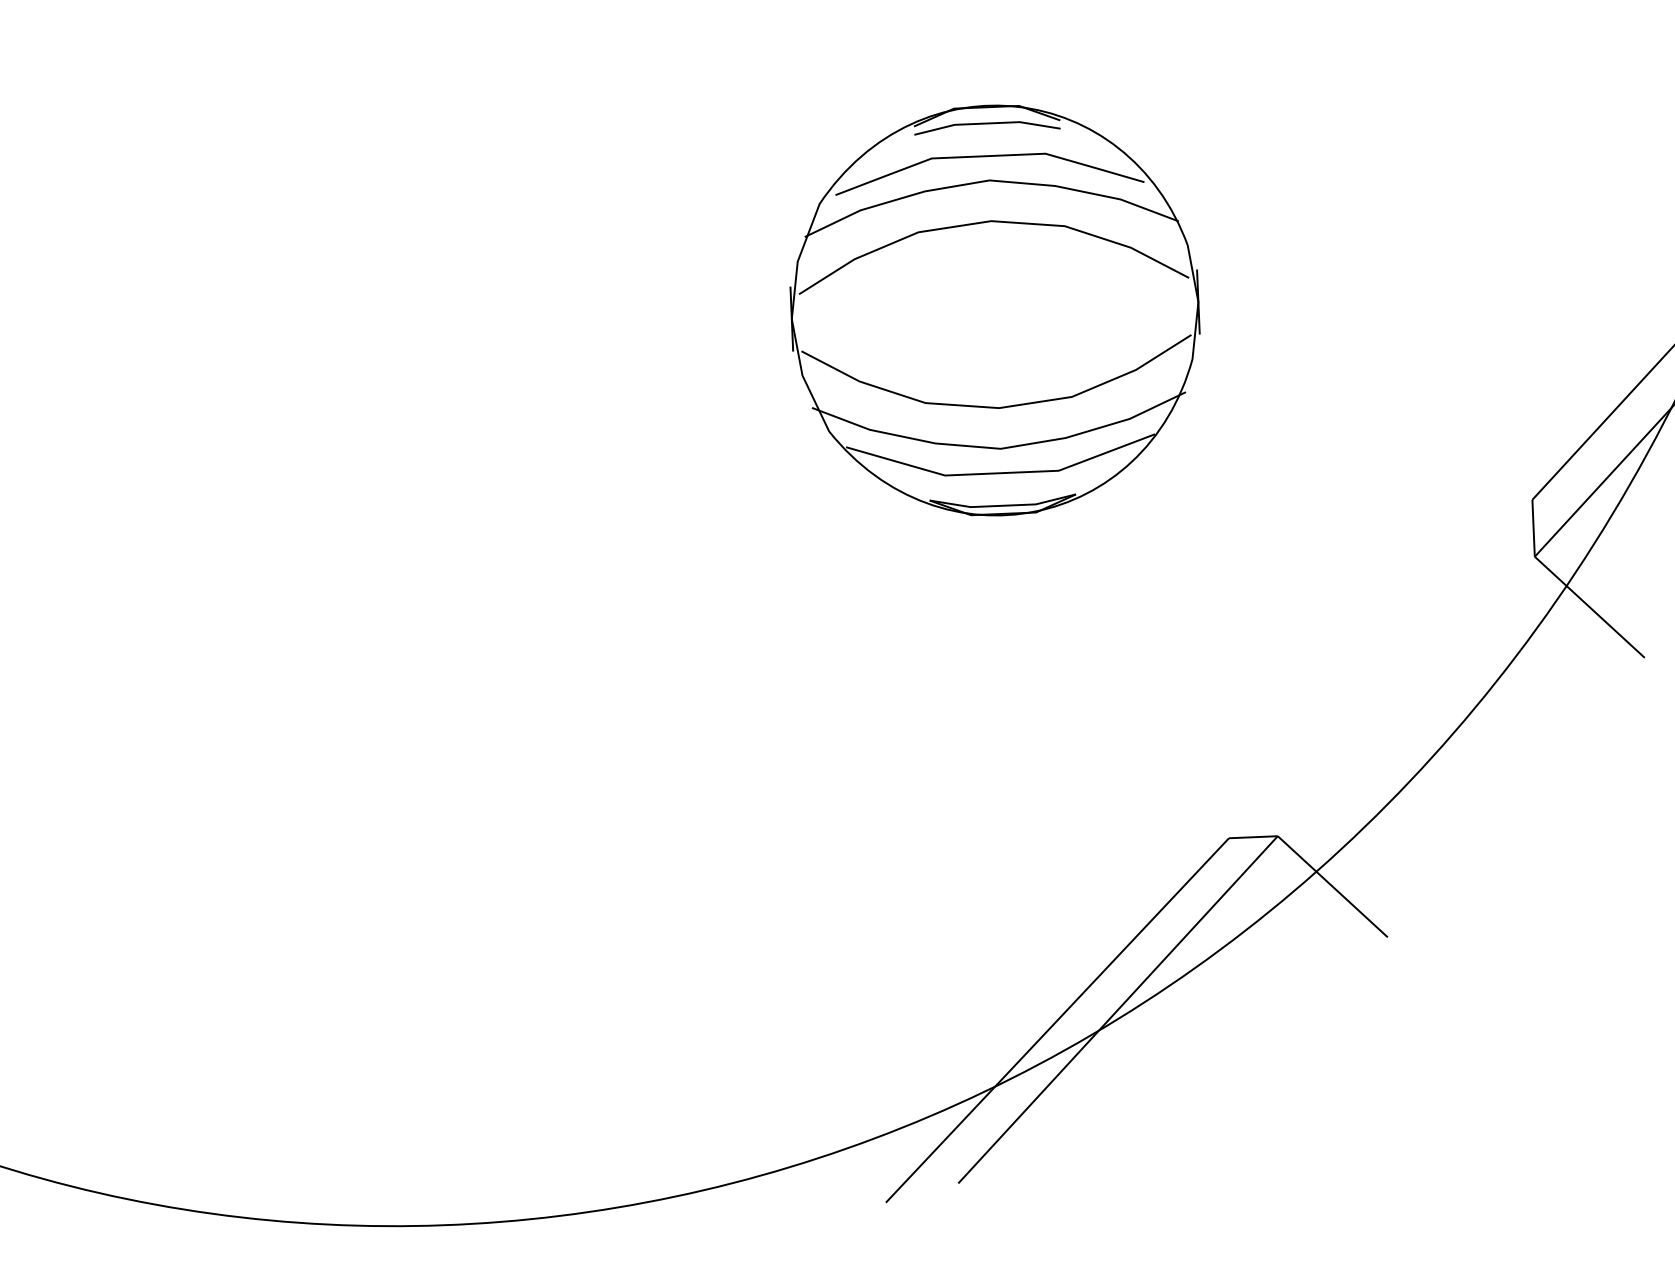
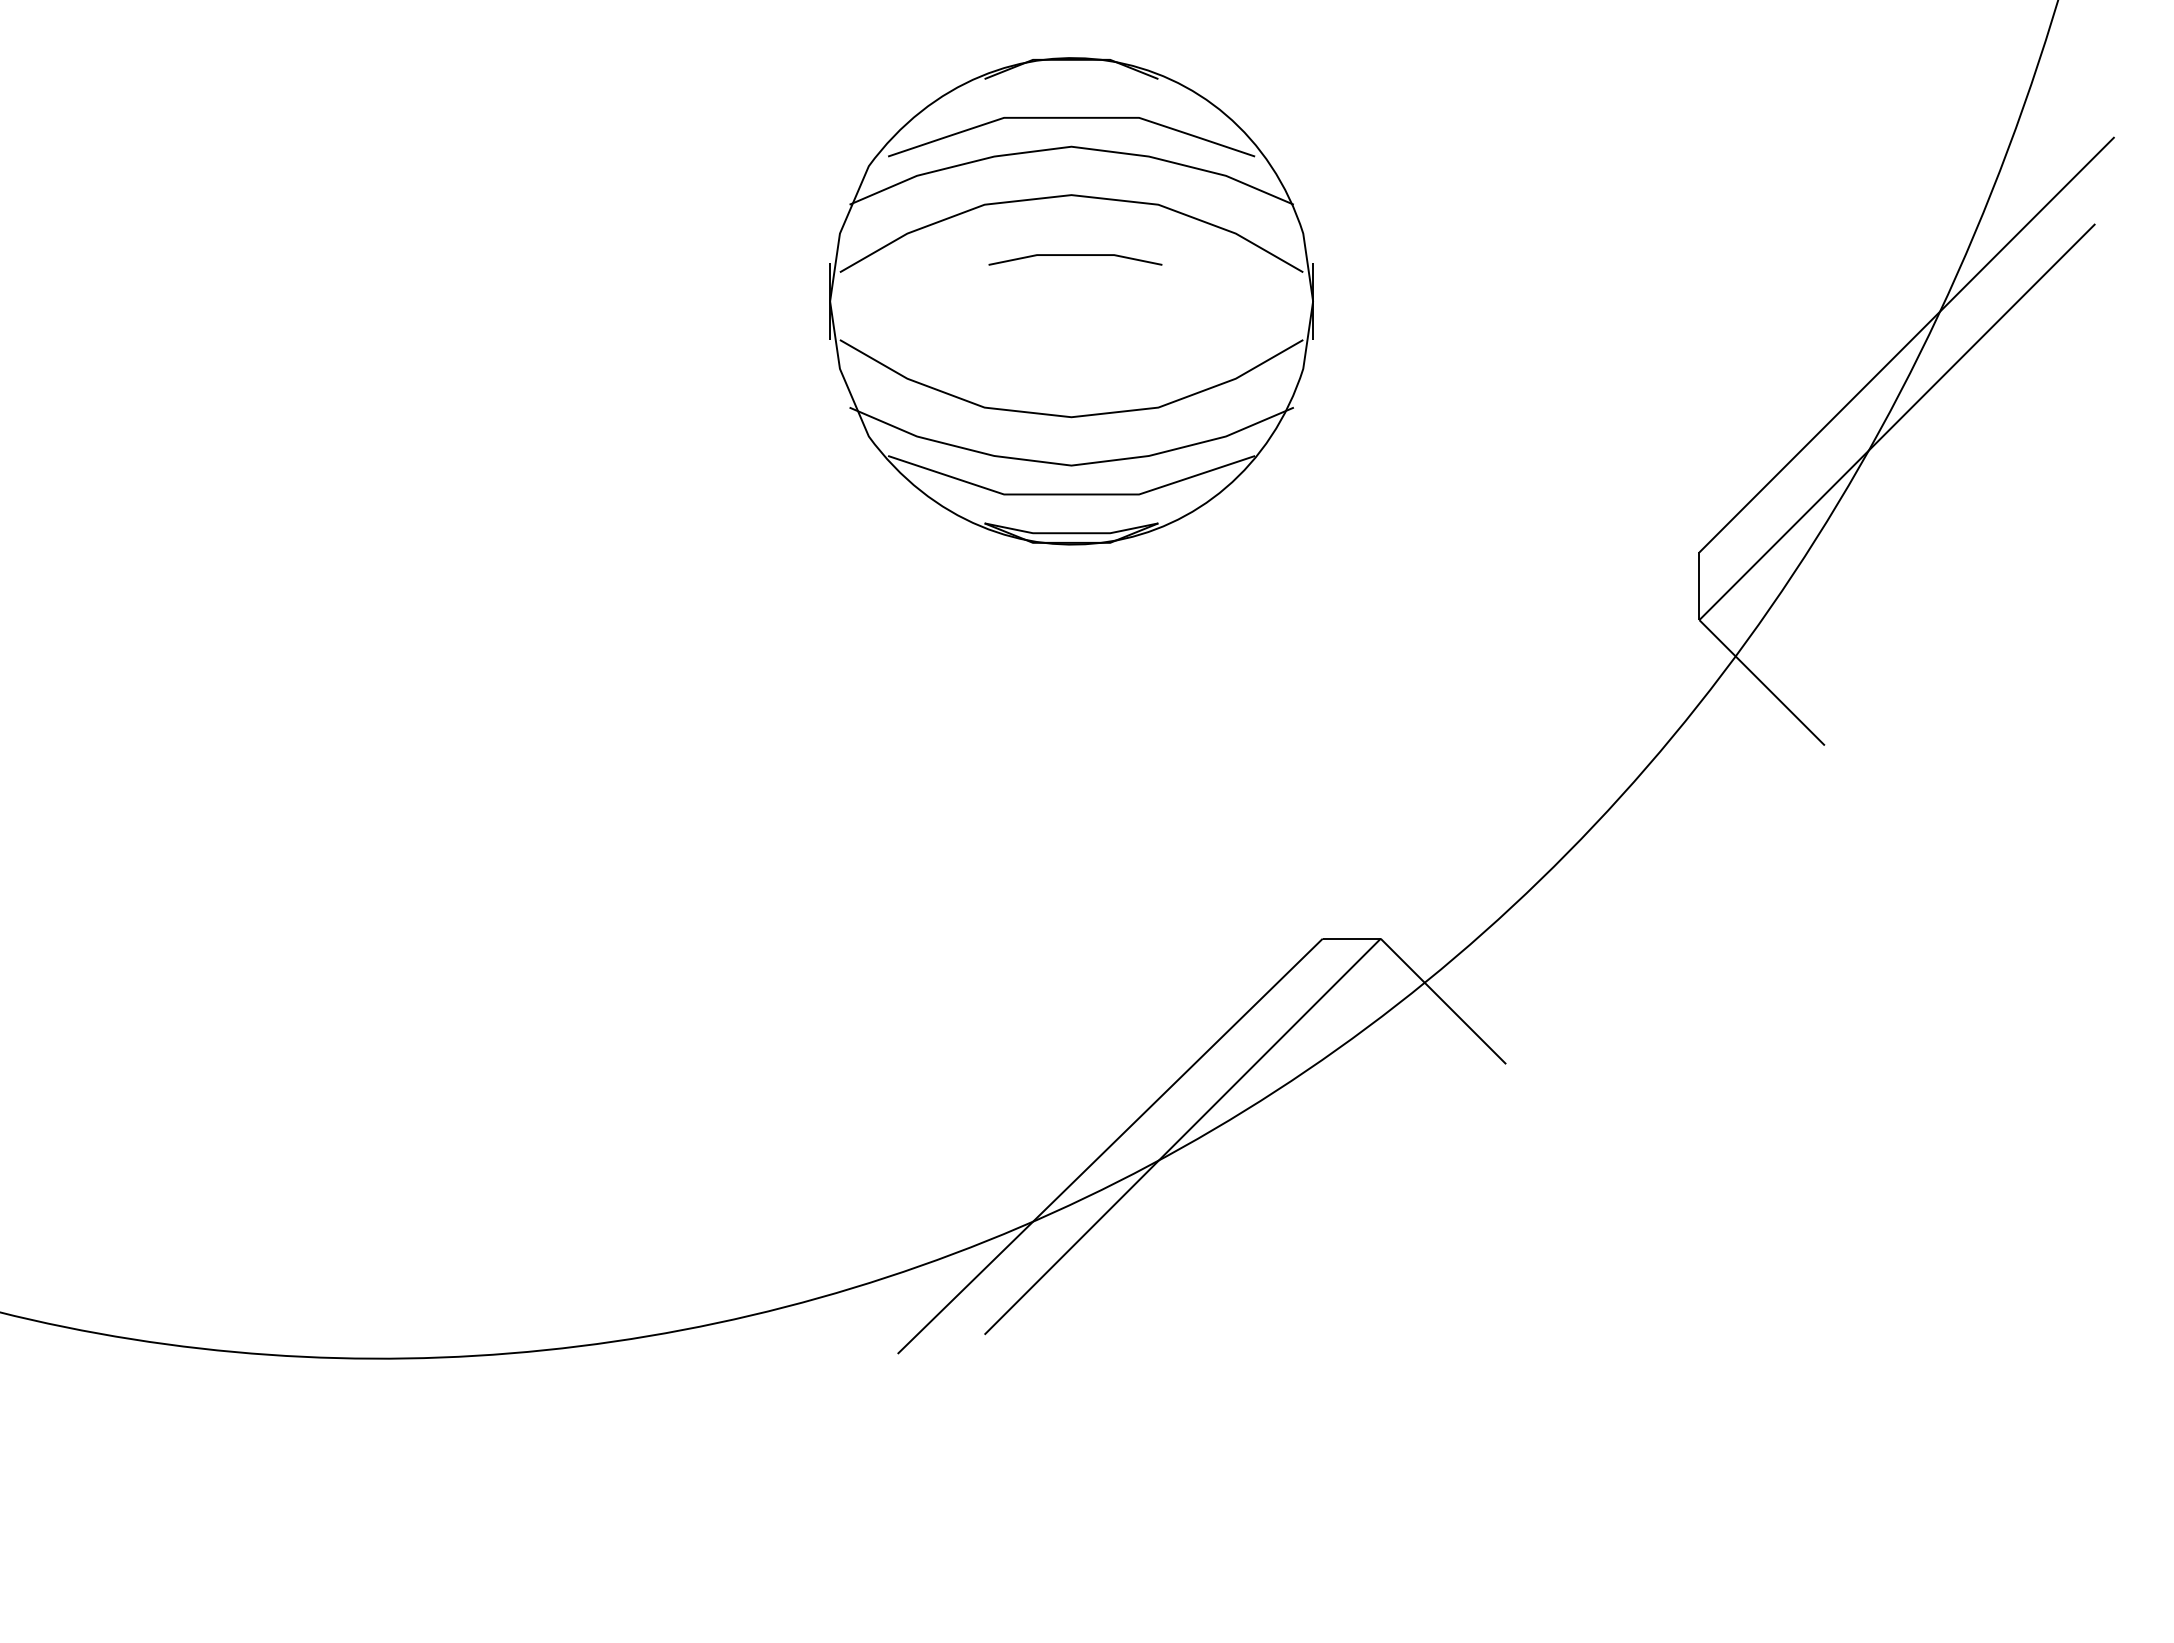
curve: (987, 123) -> (1075, 255), moved

